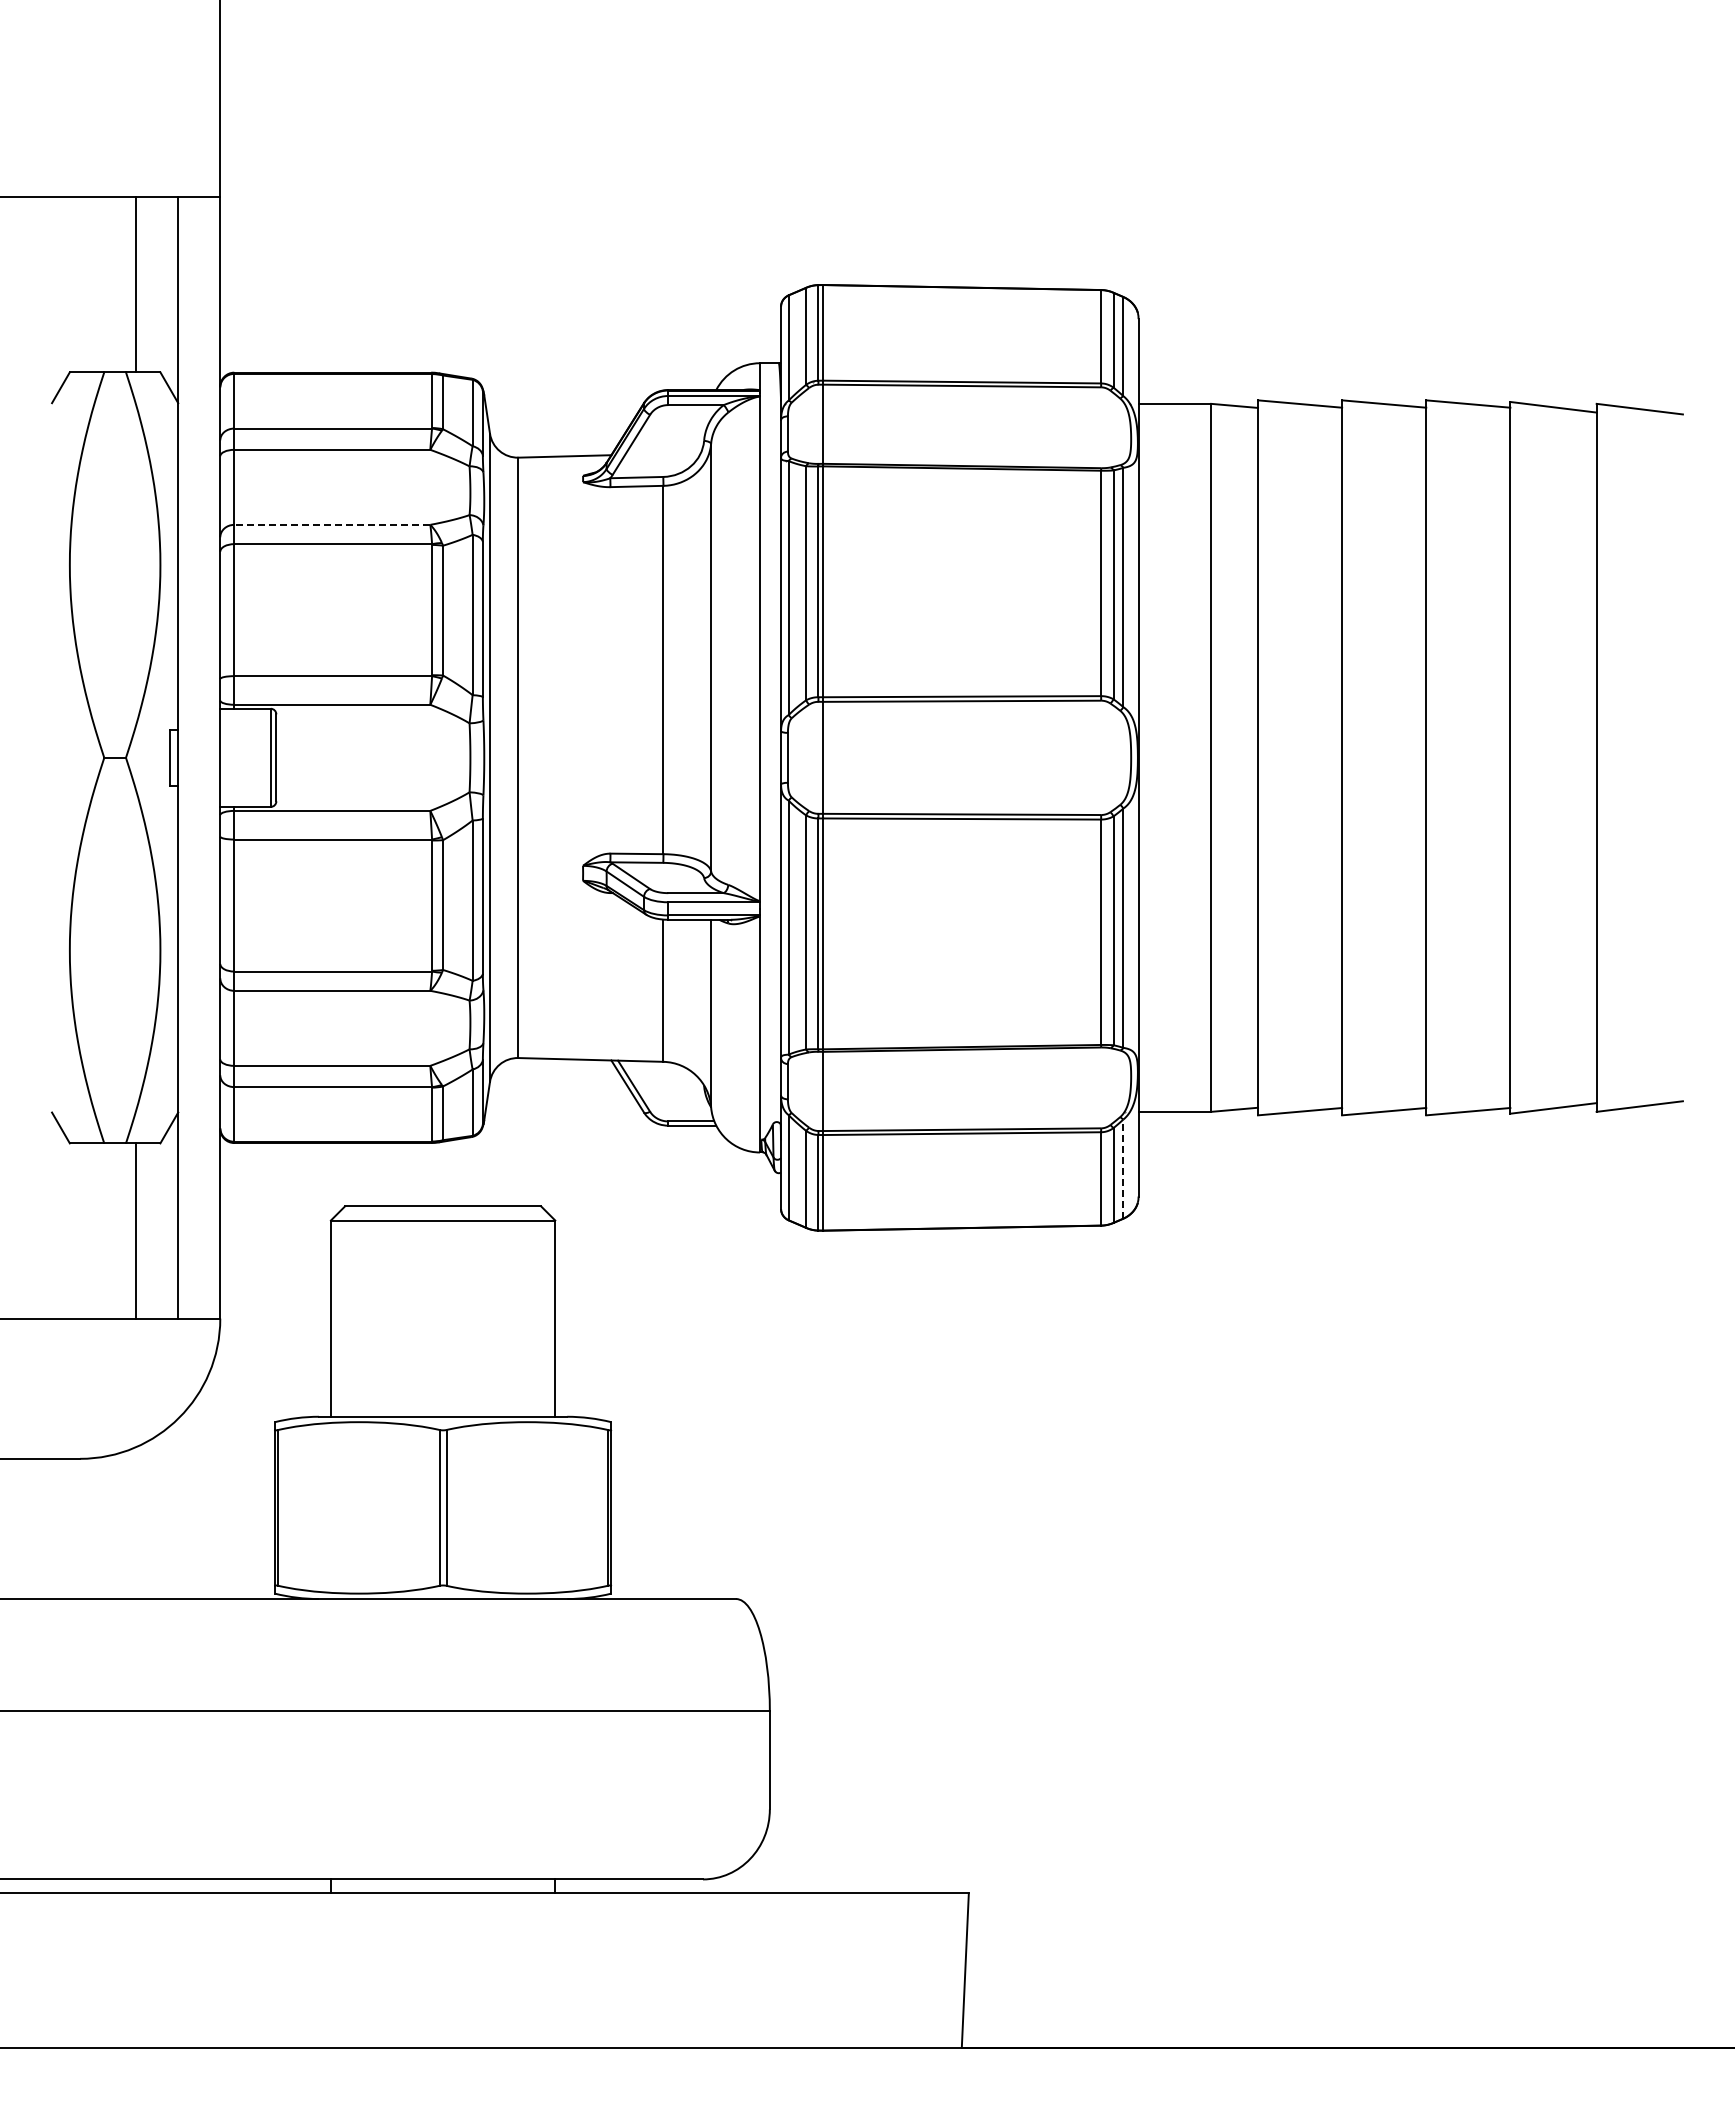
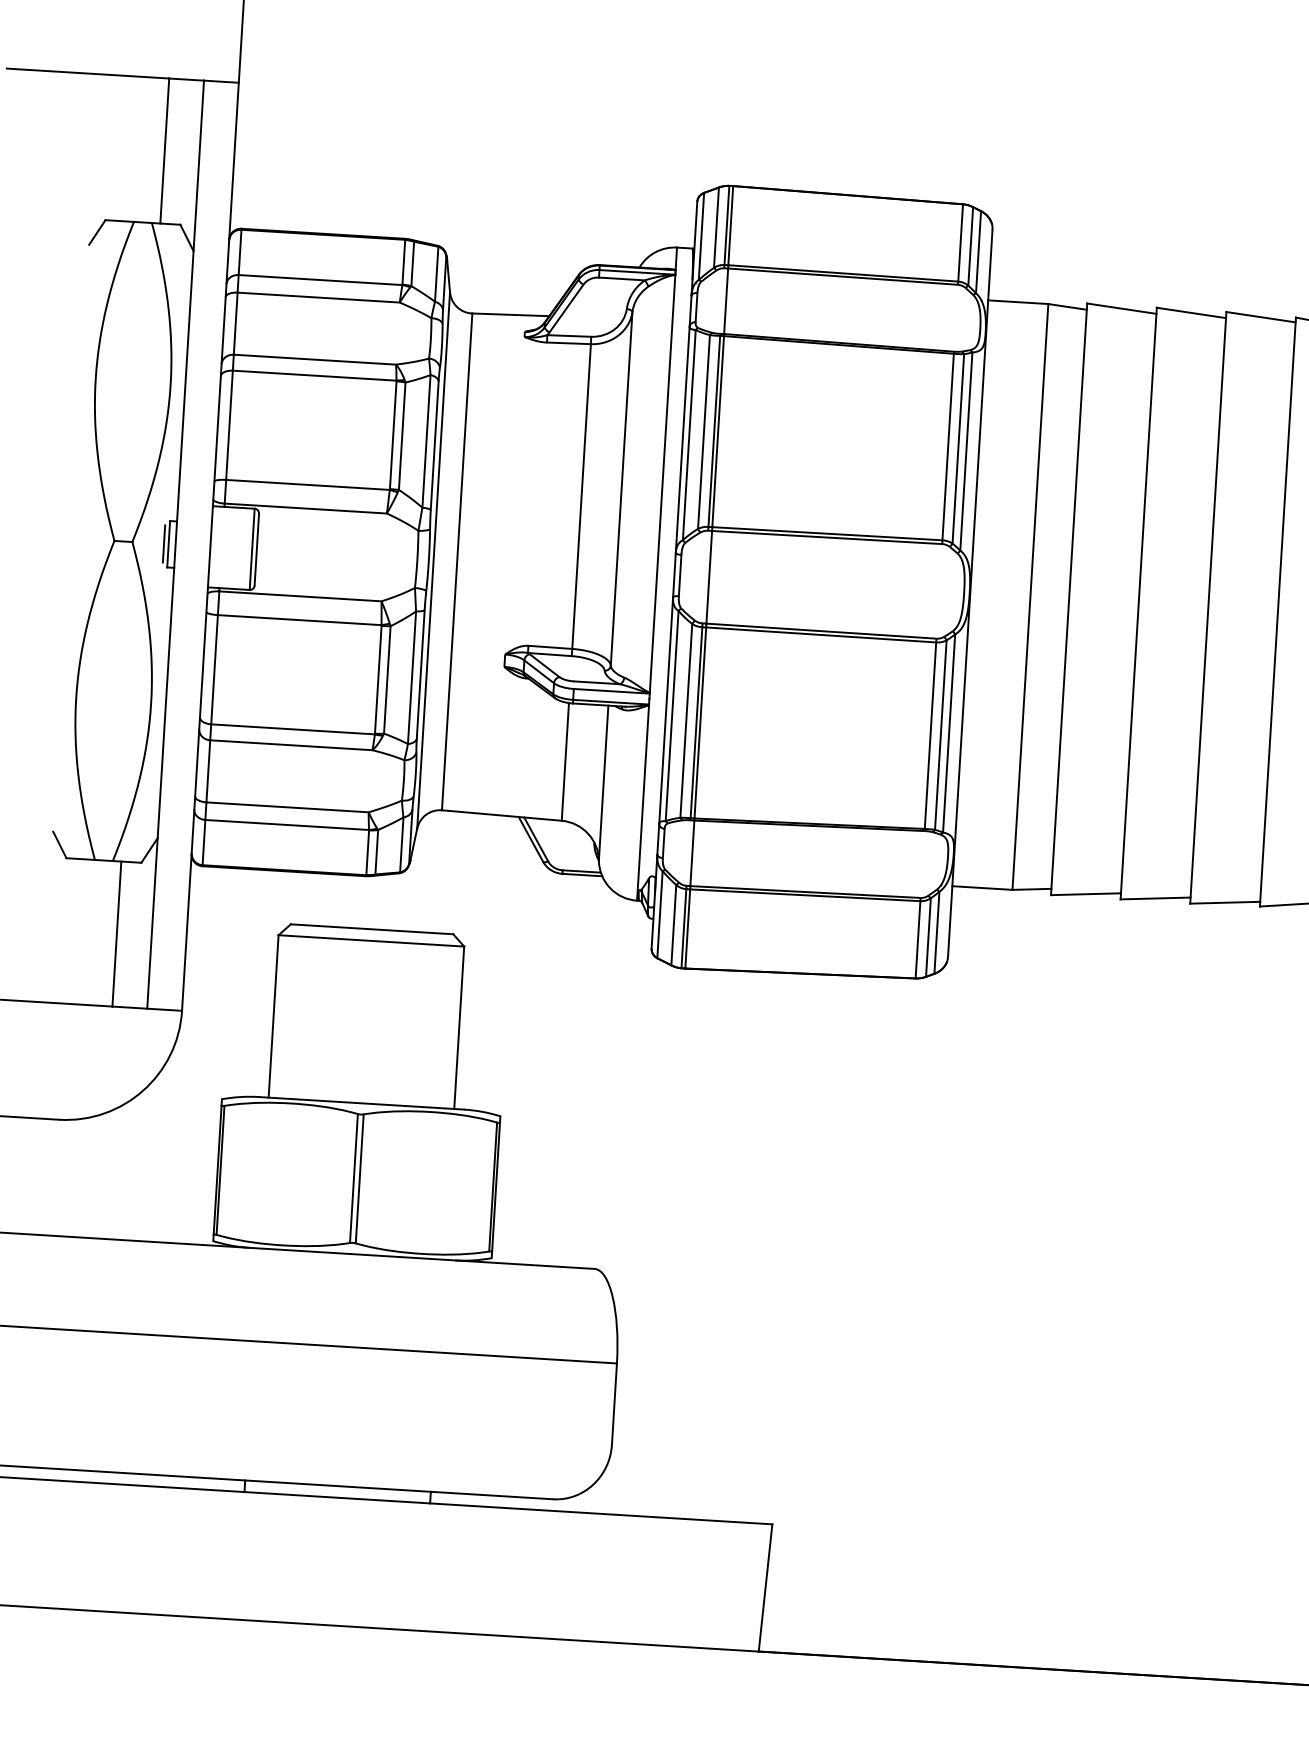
line: (331, 524) -> (314, 359), dashed -> solid
line: (164, 757) -> (164, 543), added
line: (1123, 1169) -> (936, 933), dashed -> solid

